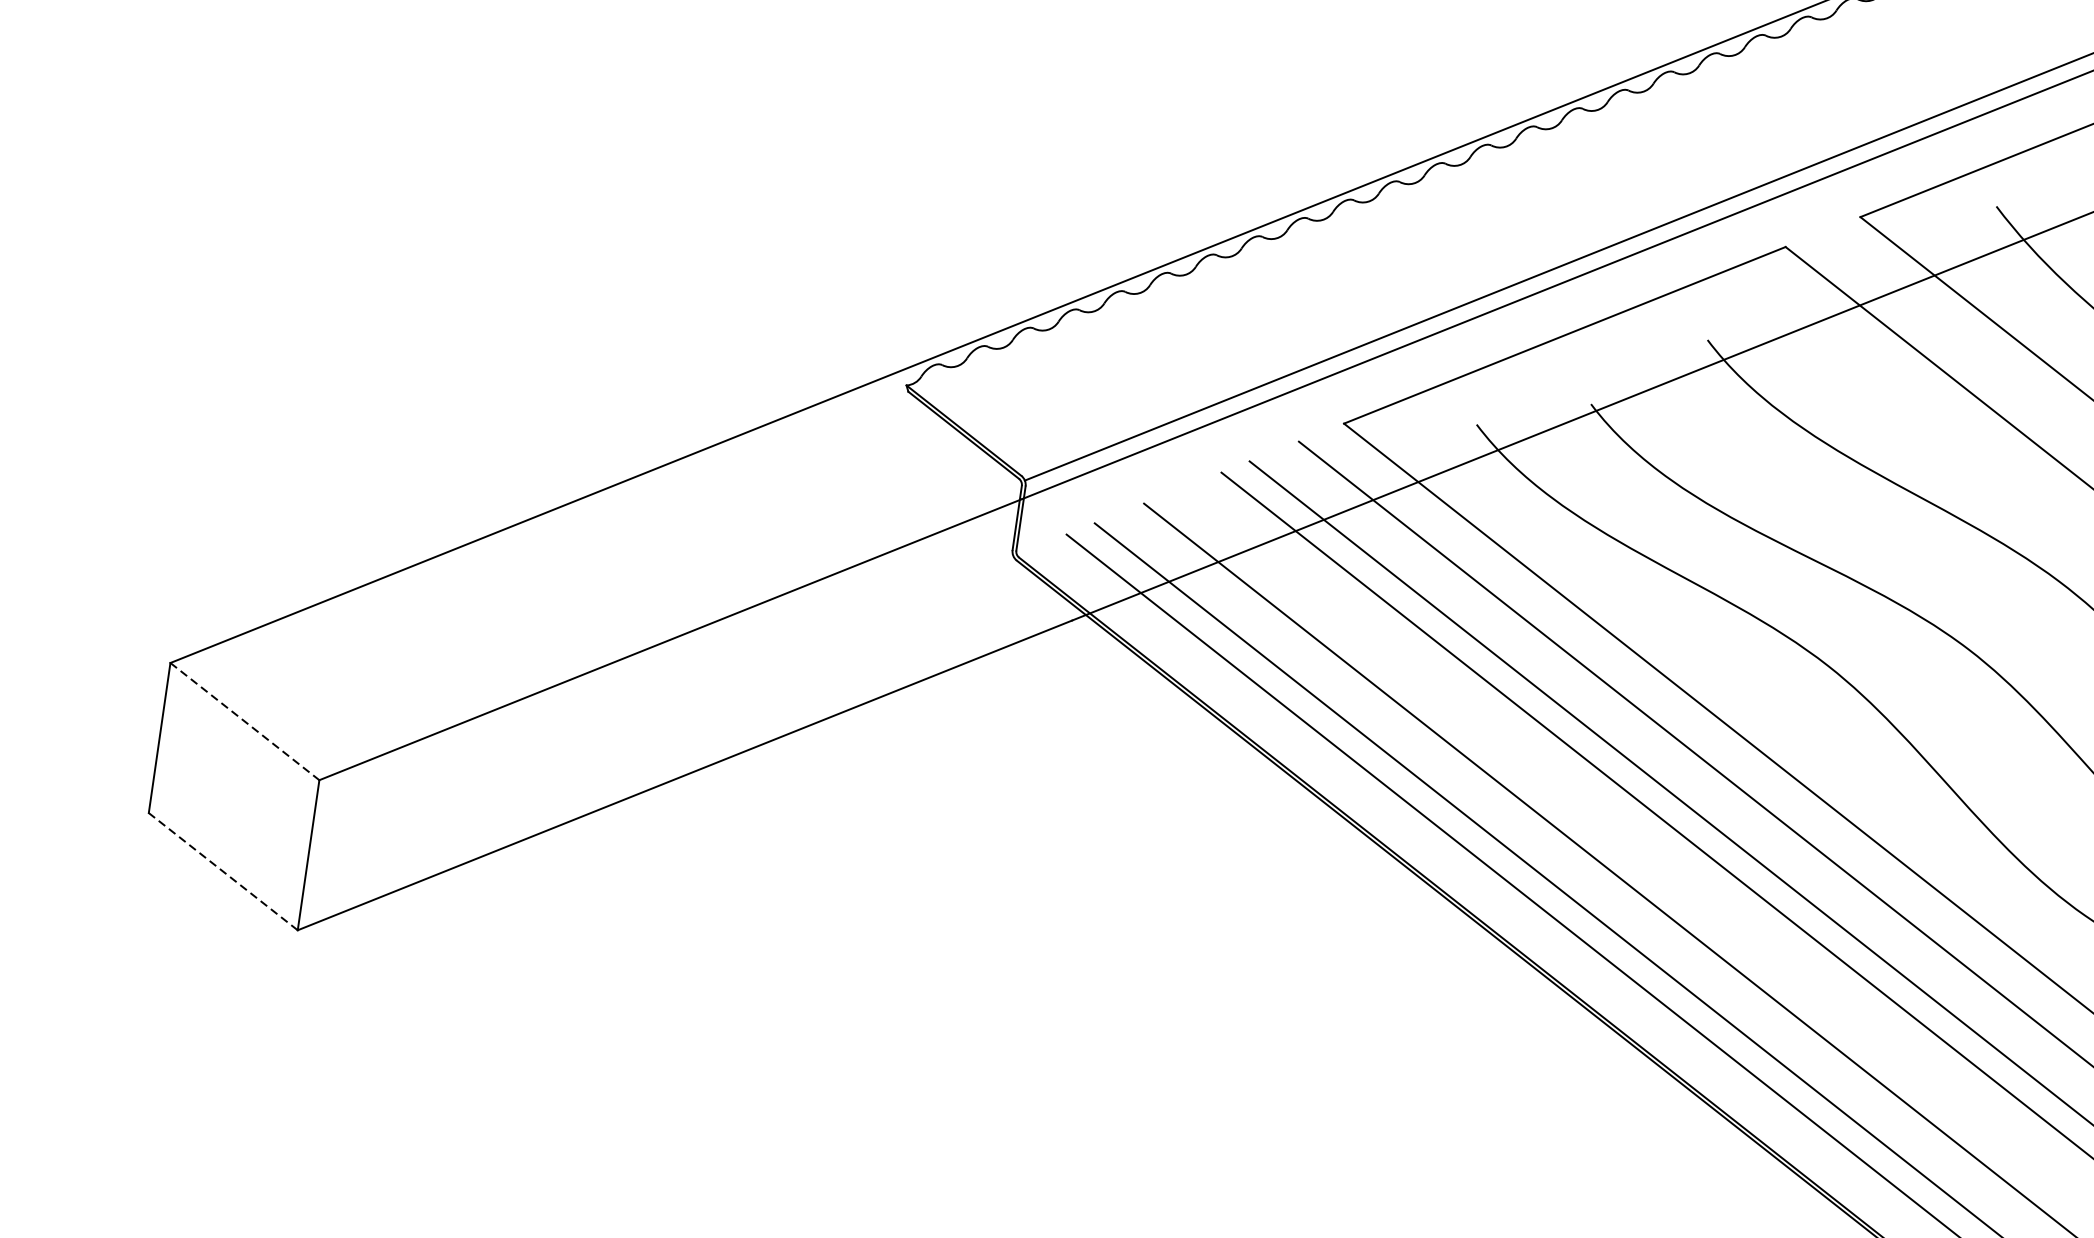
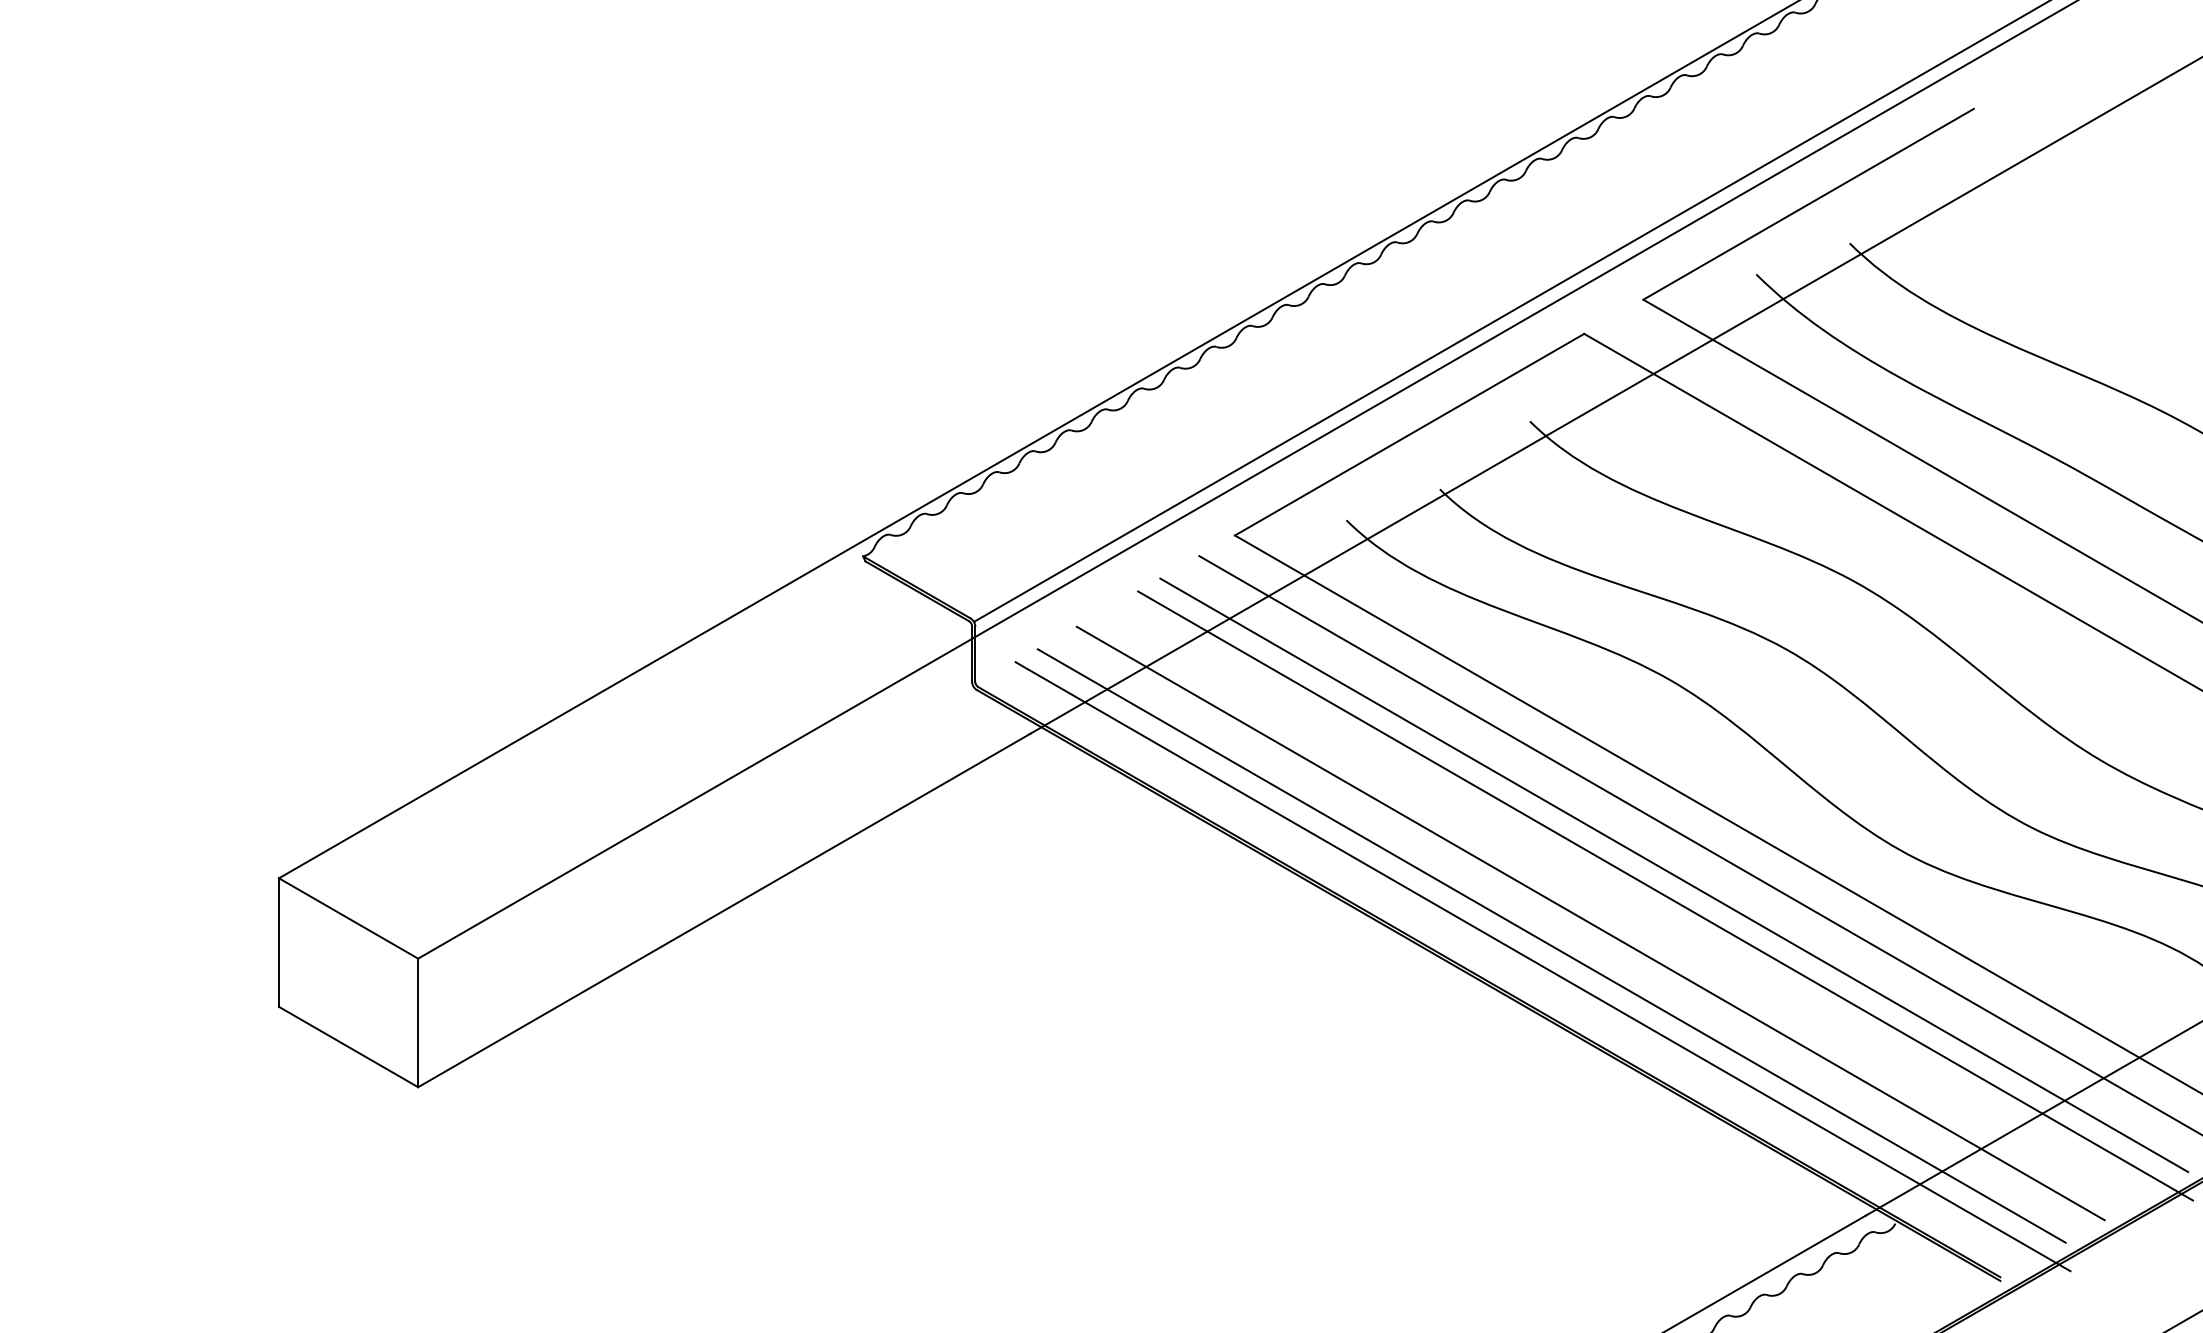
line: (245, 721) -> (349, 918), dashed -> solid
line: (223, 871) -> (348, 1046), dashed -> solid

